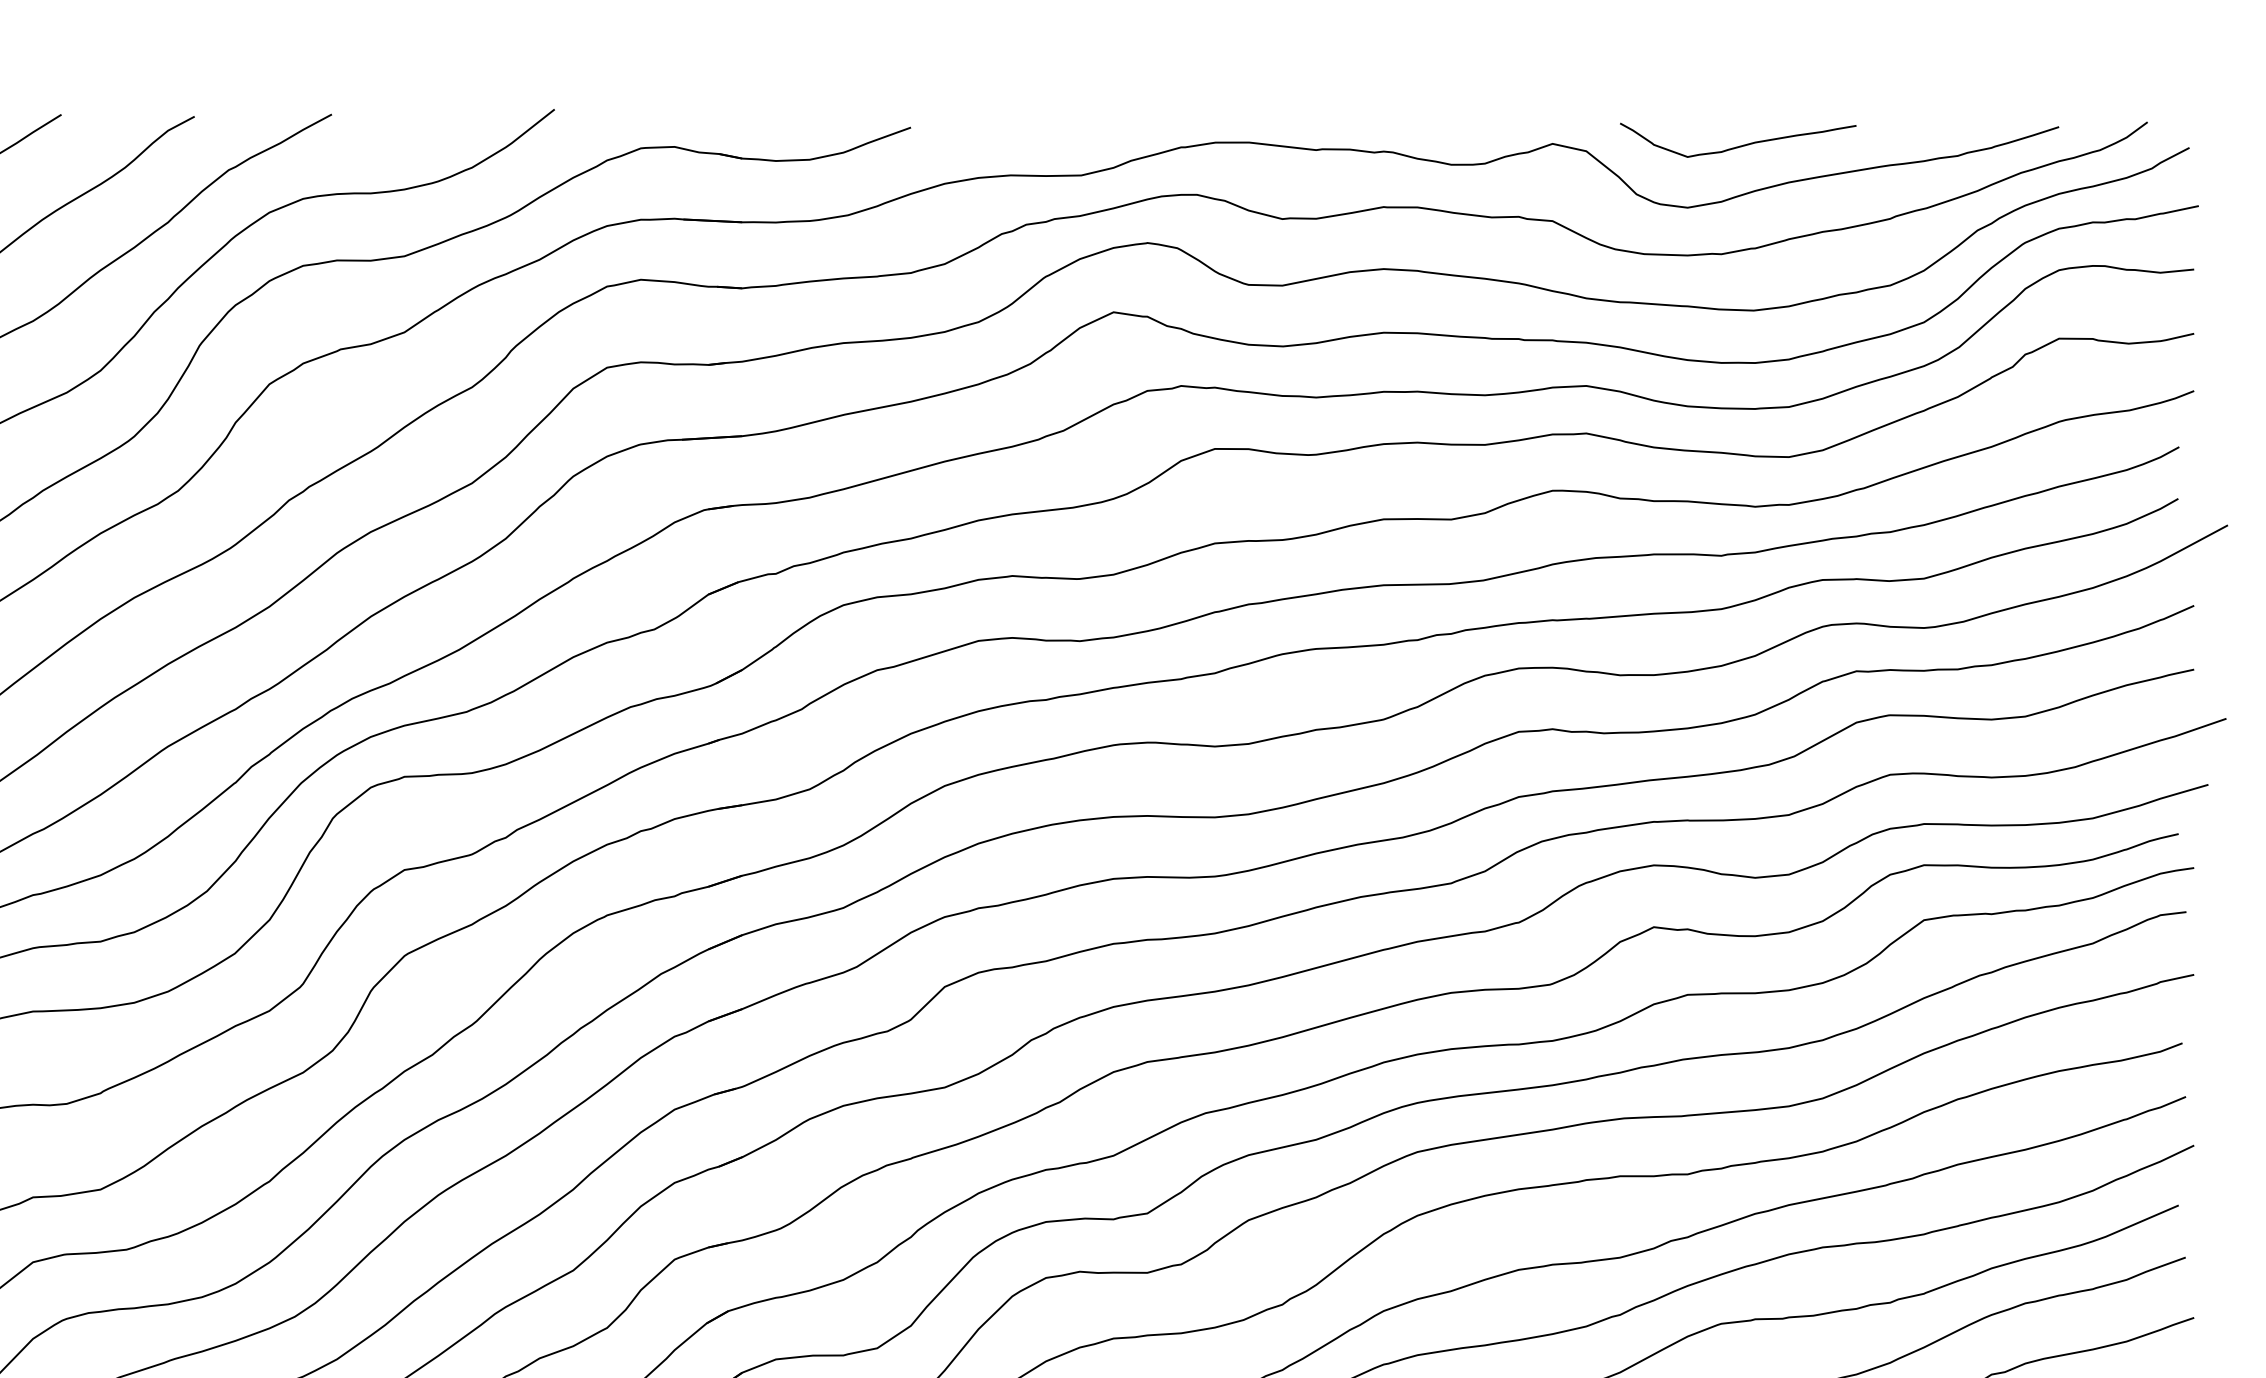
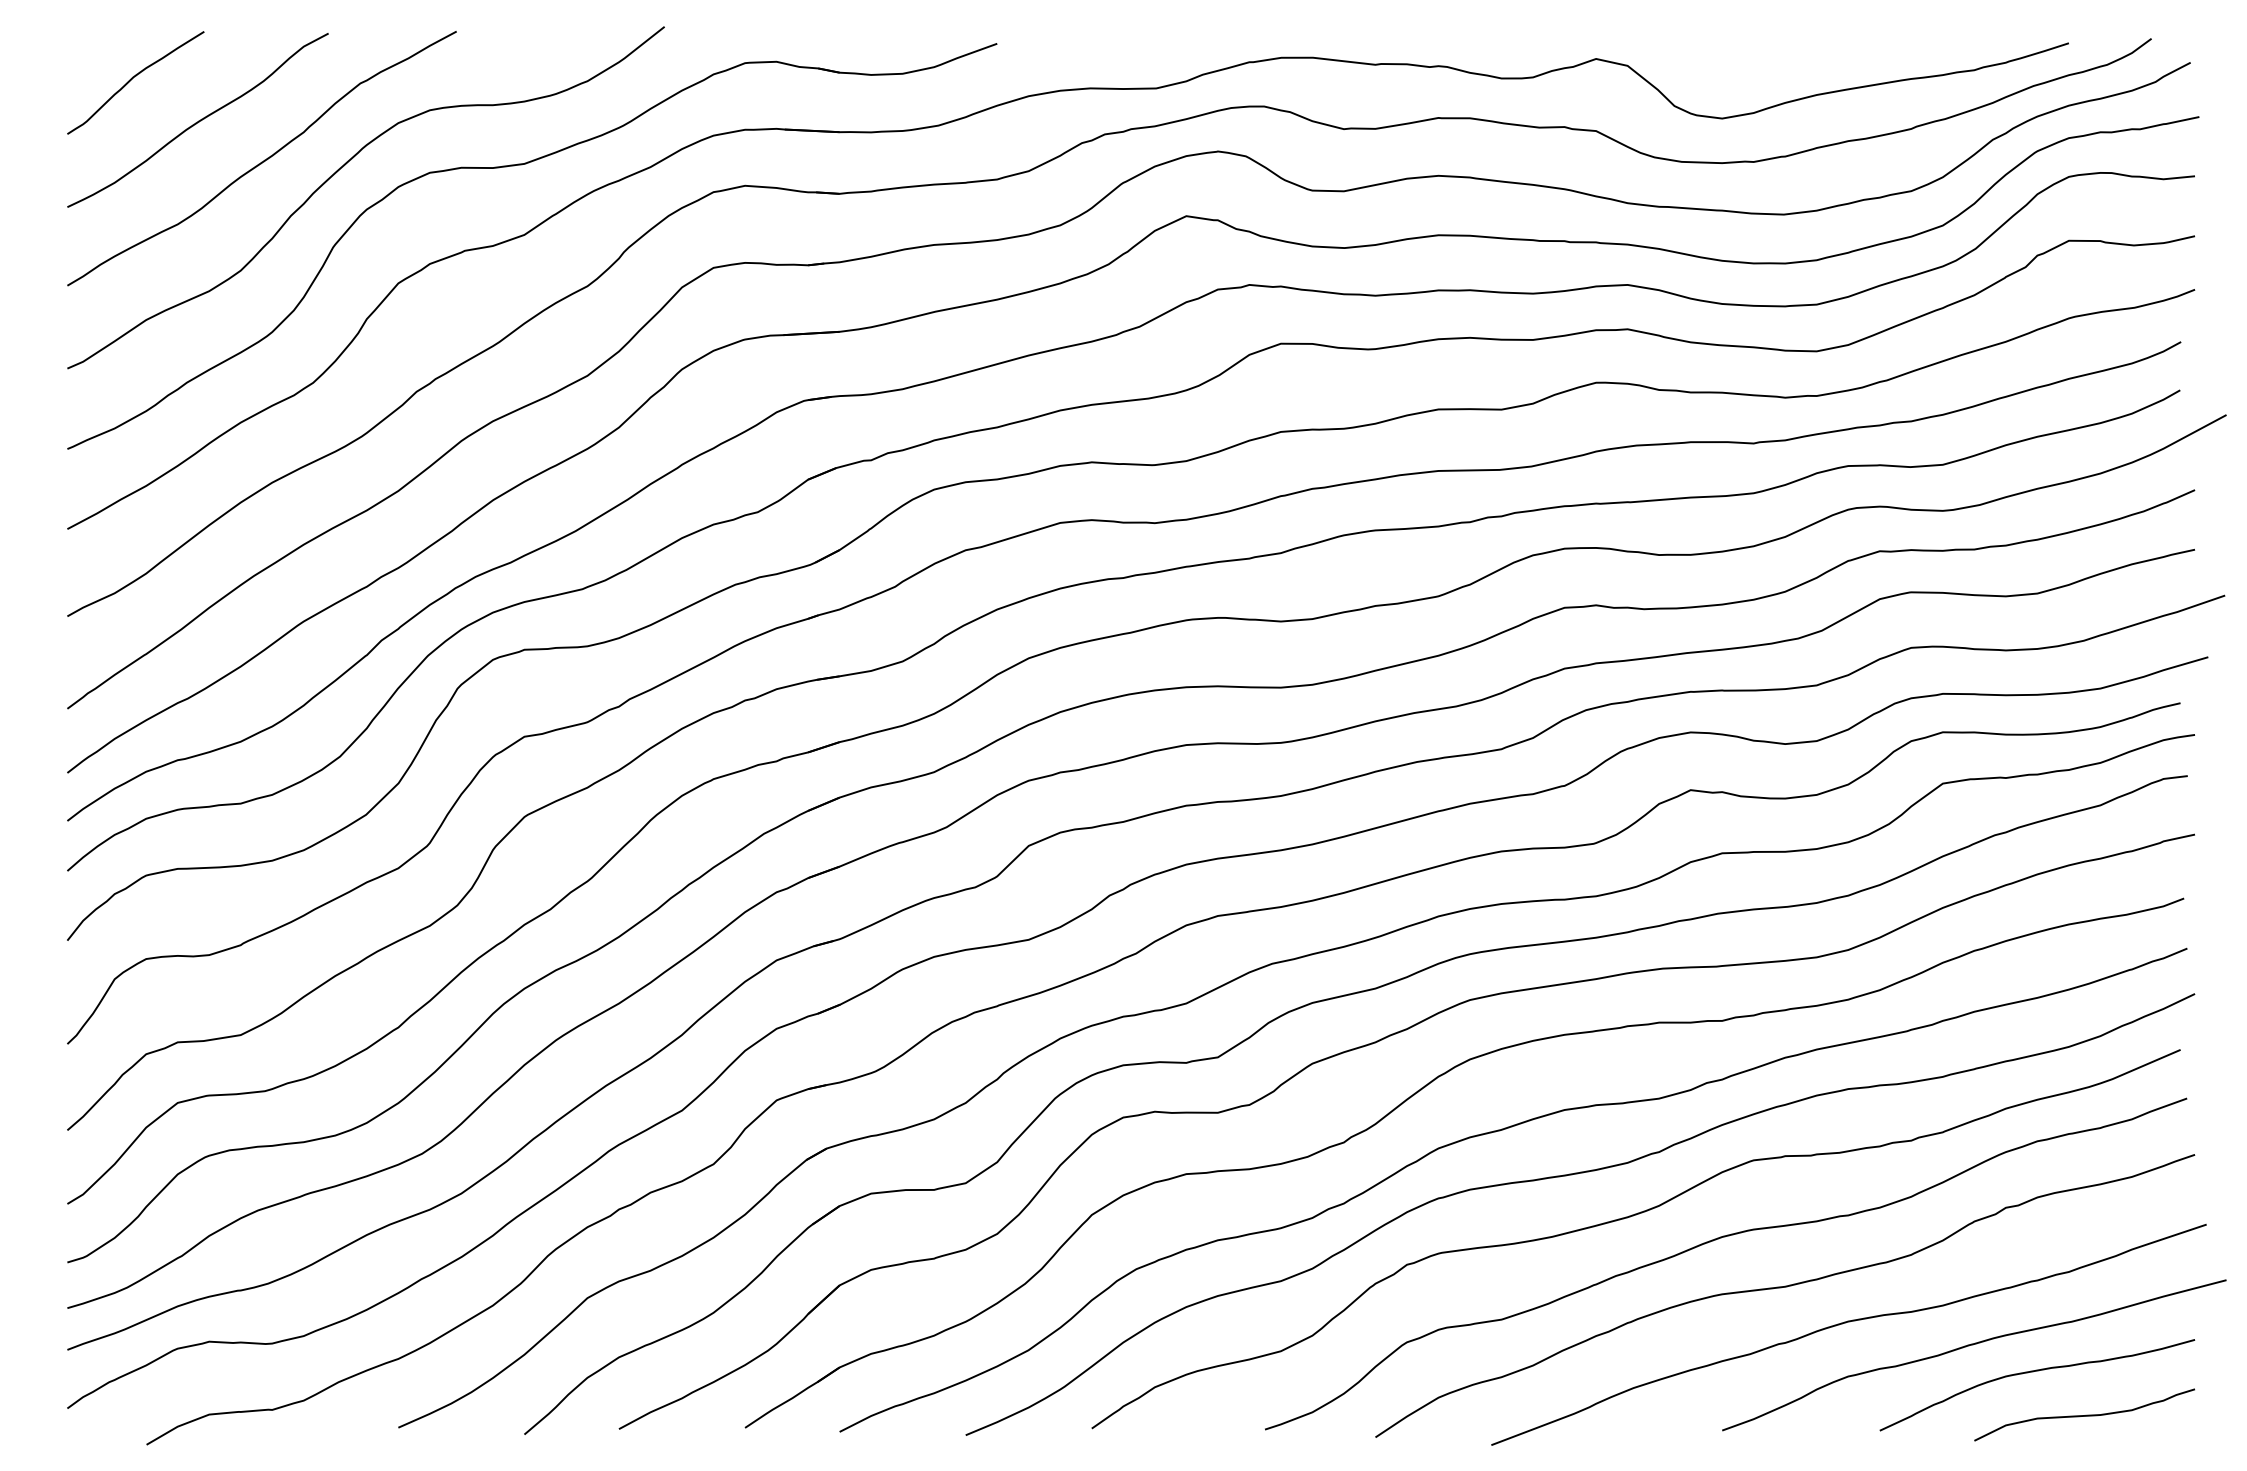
curve: (1739, 145) -> (1770, 60), removed

